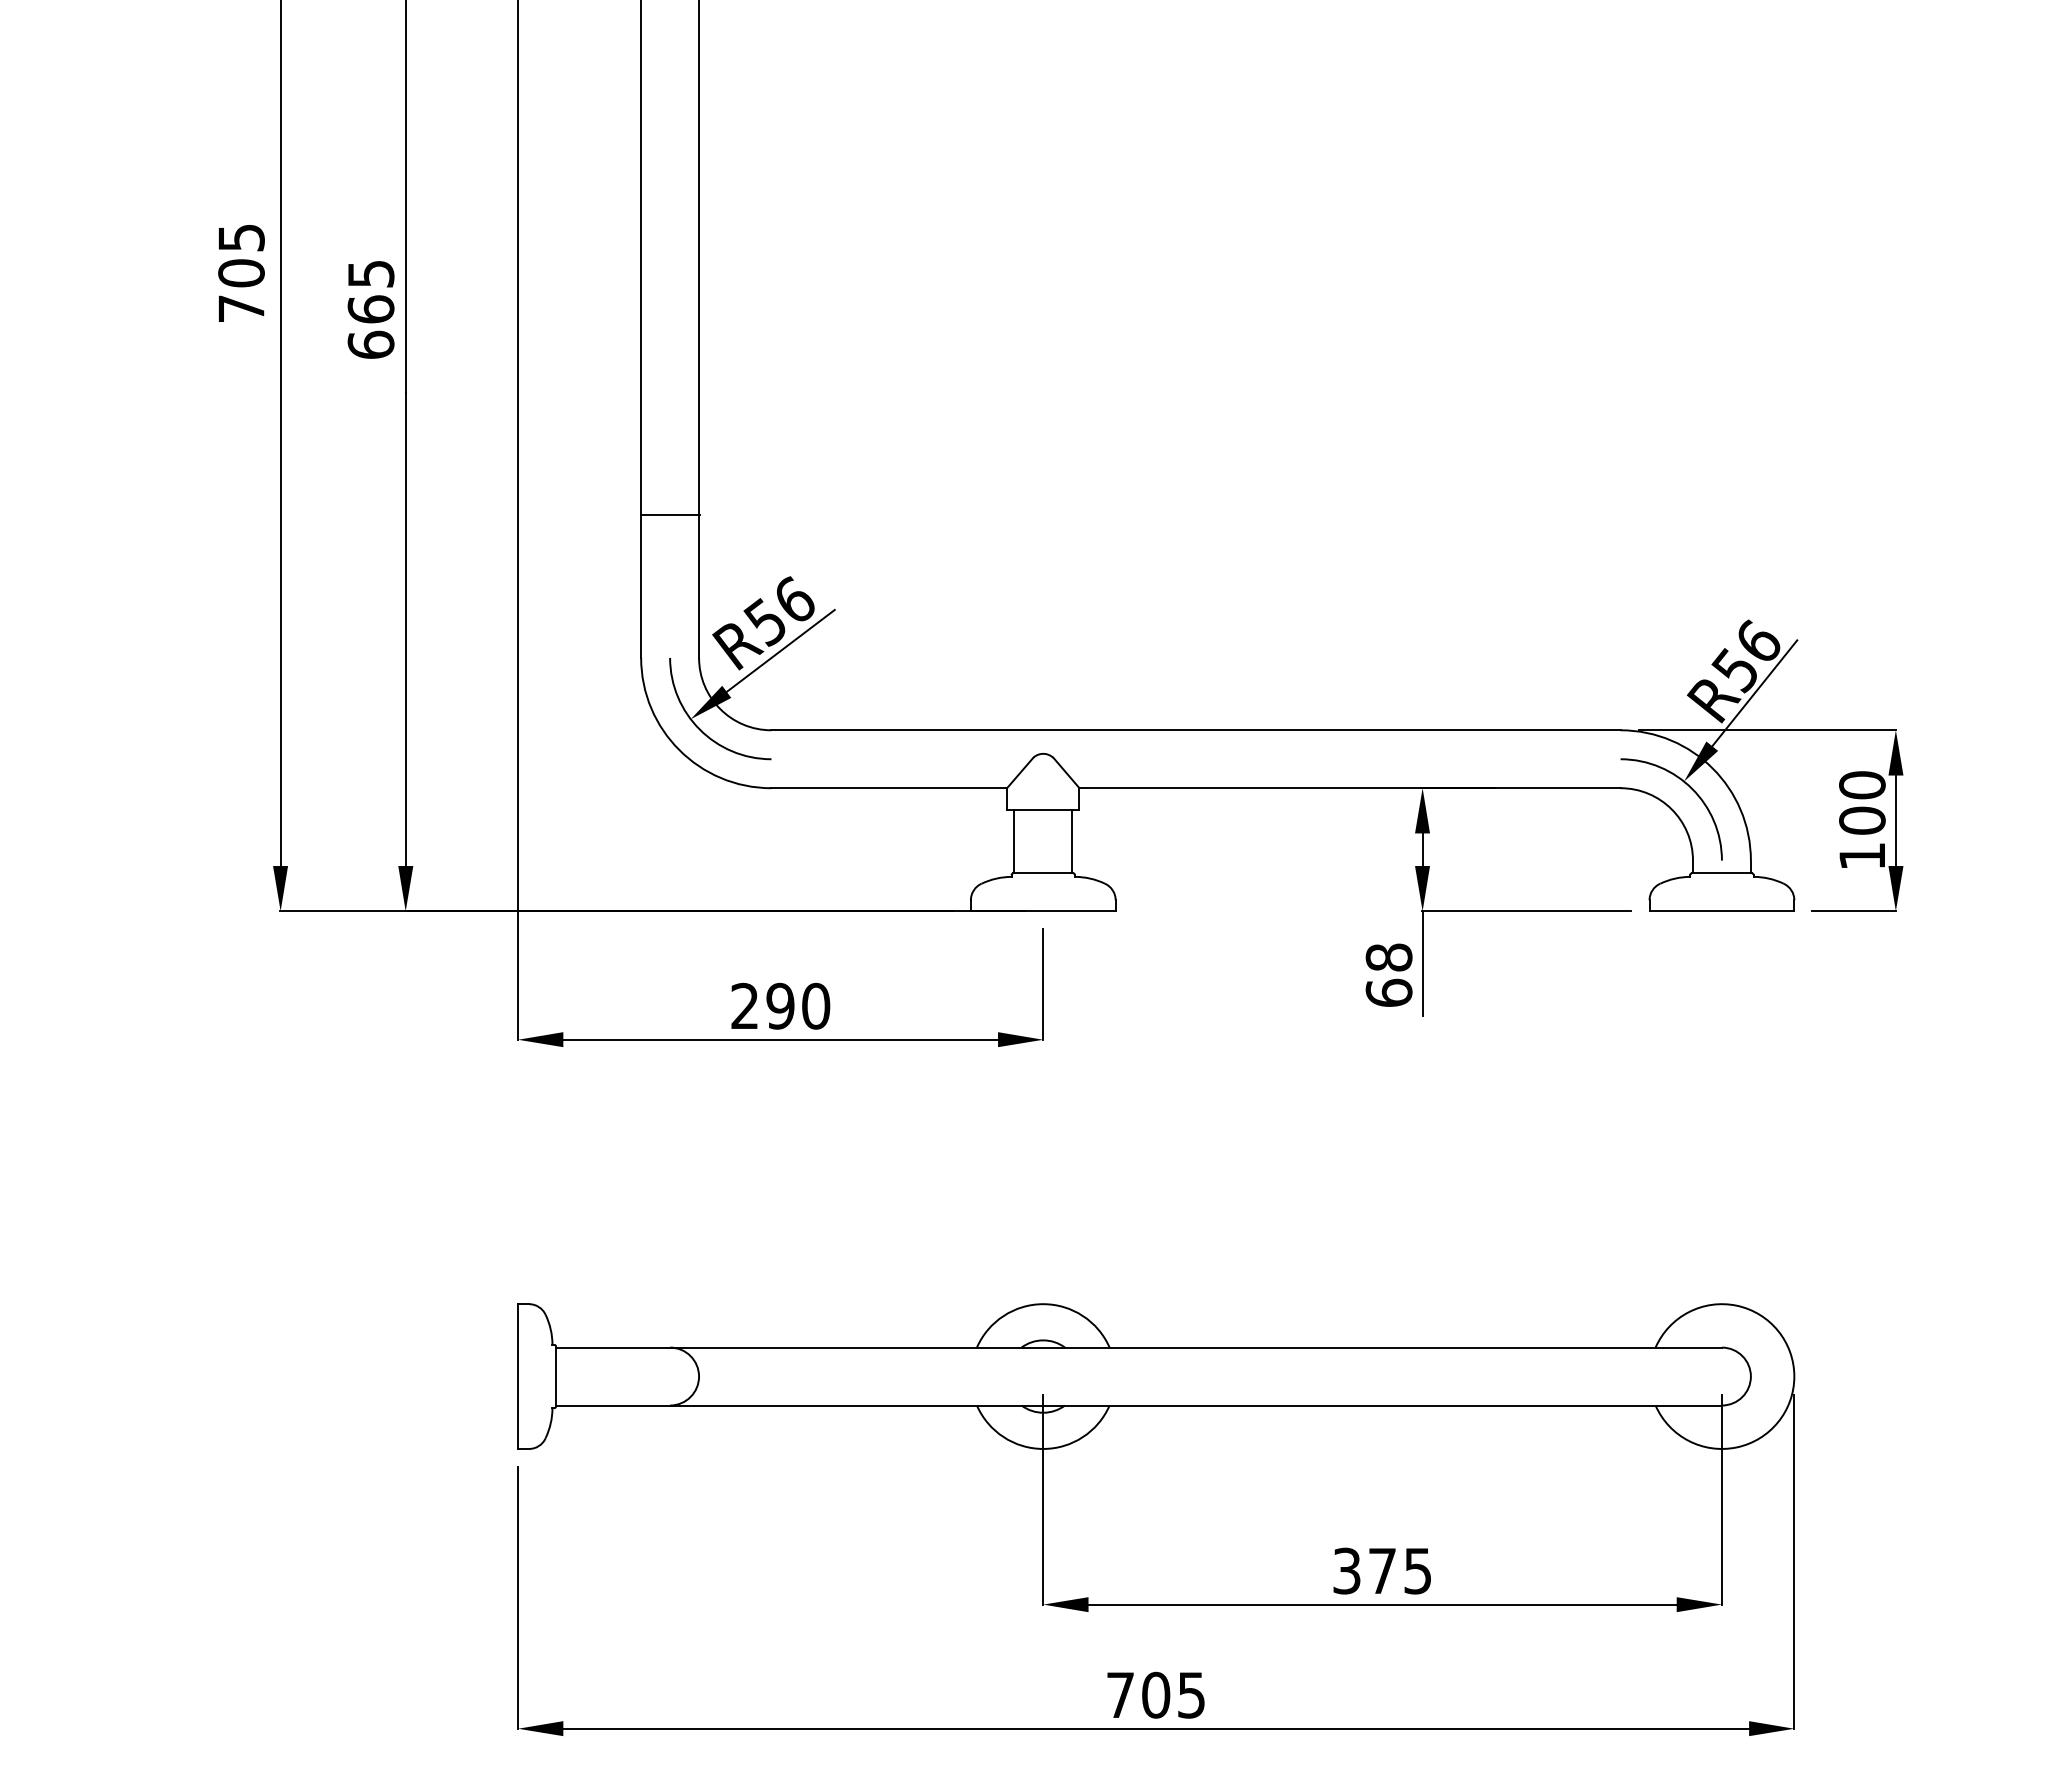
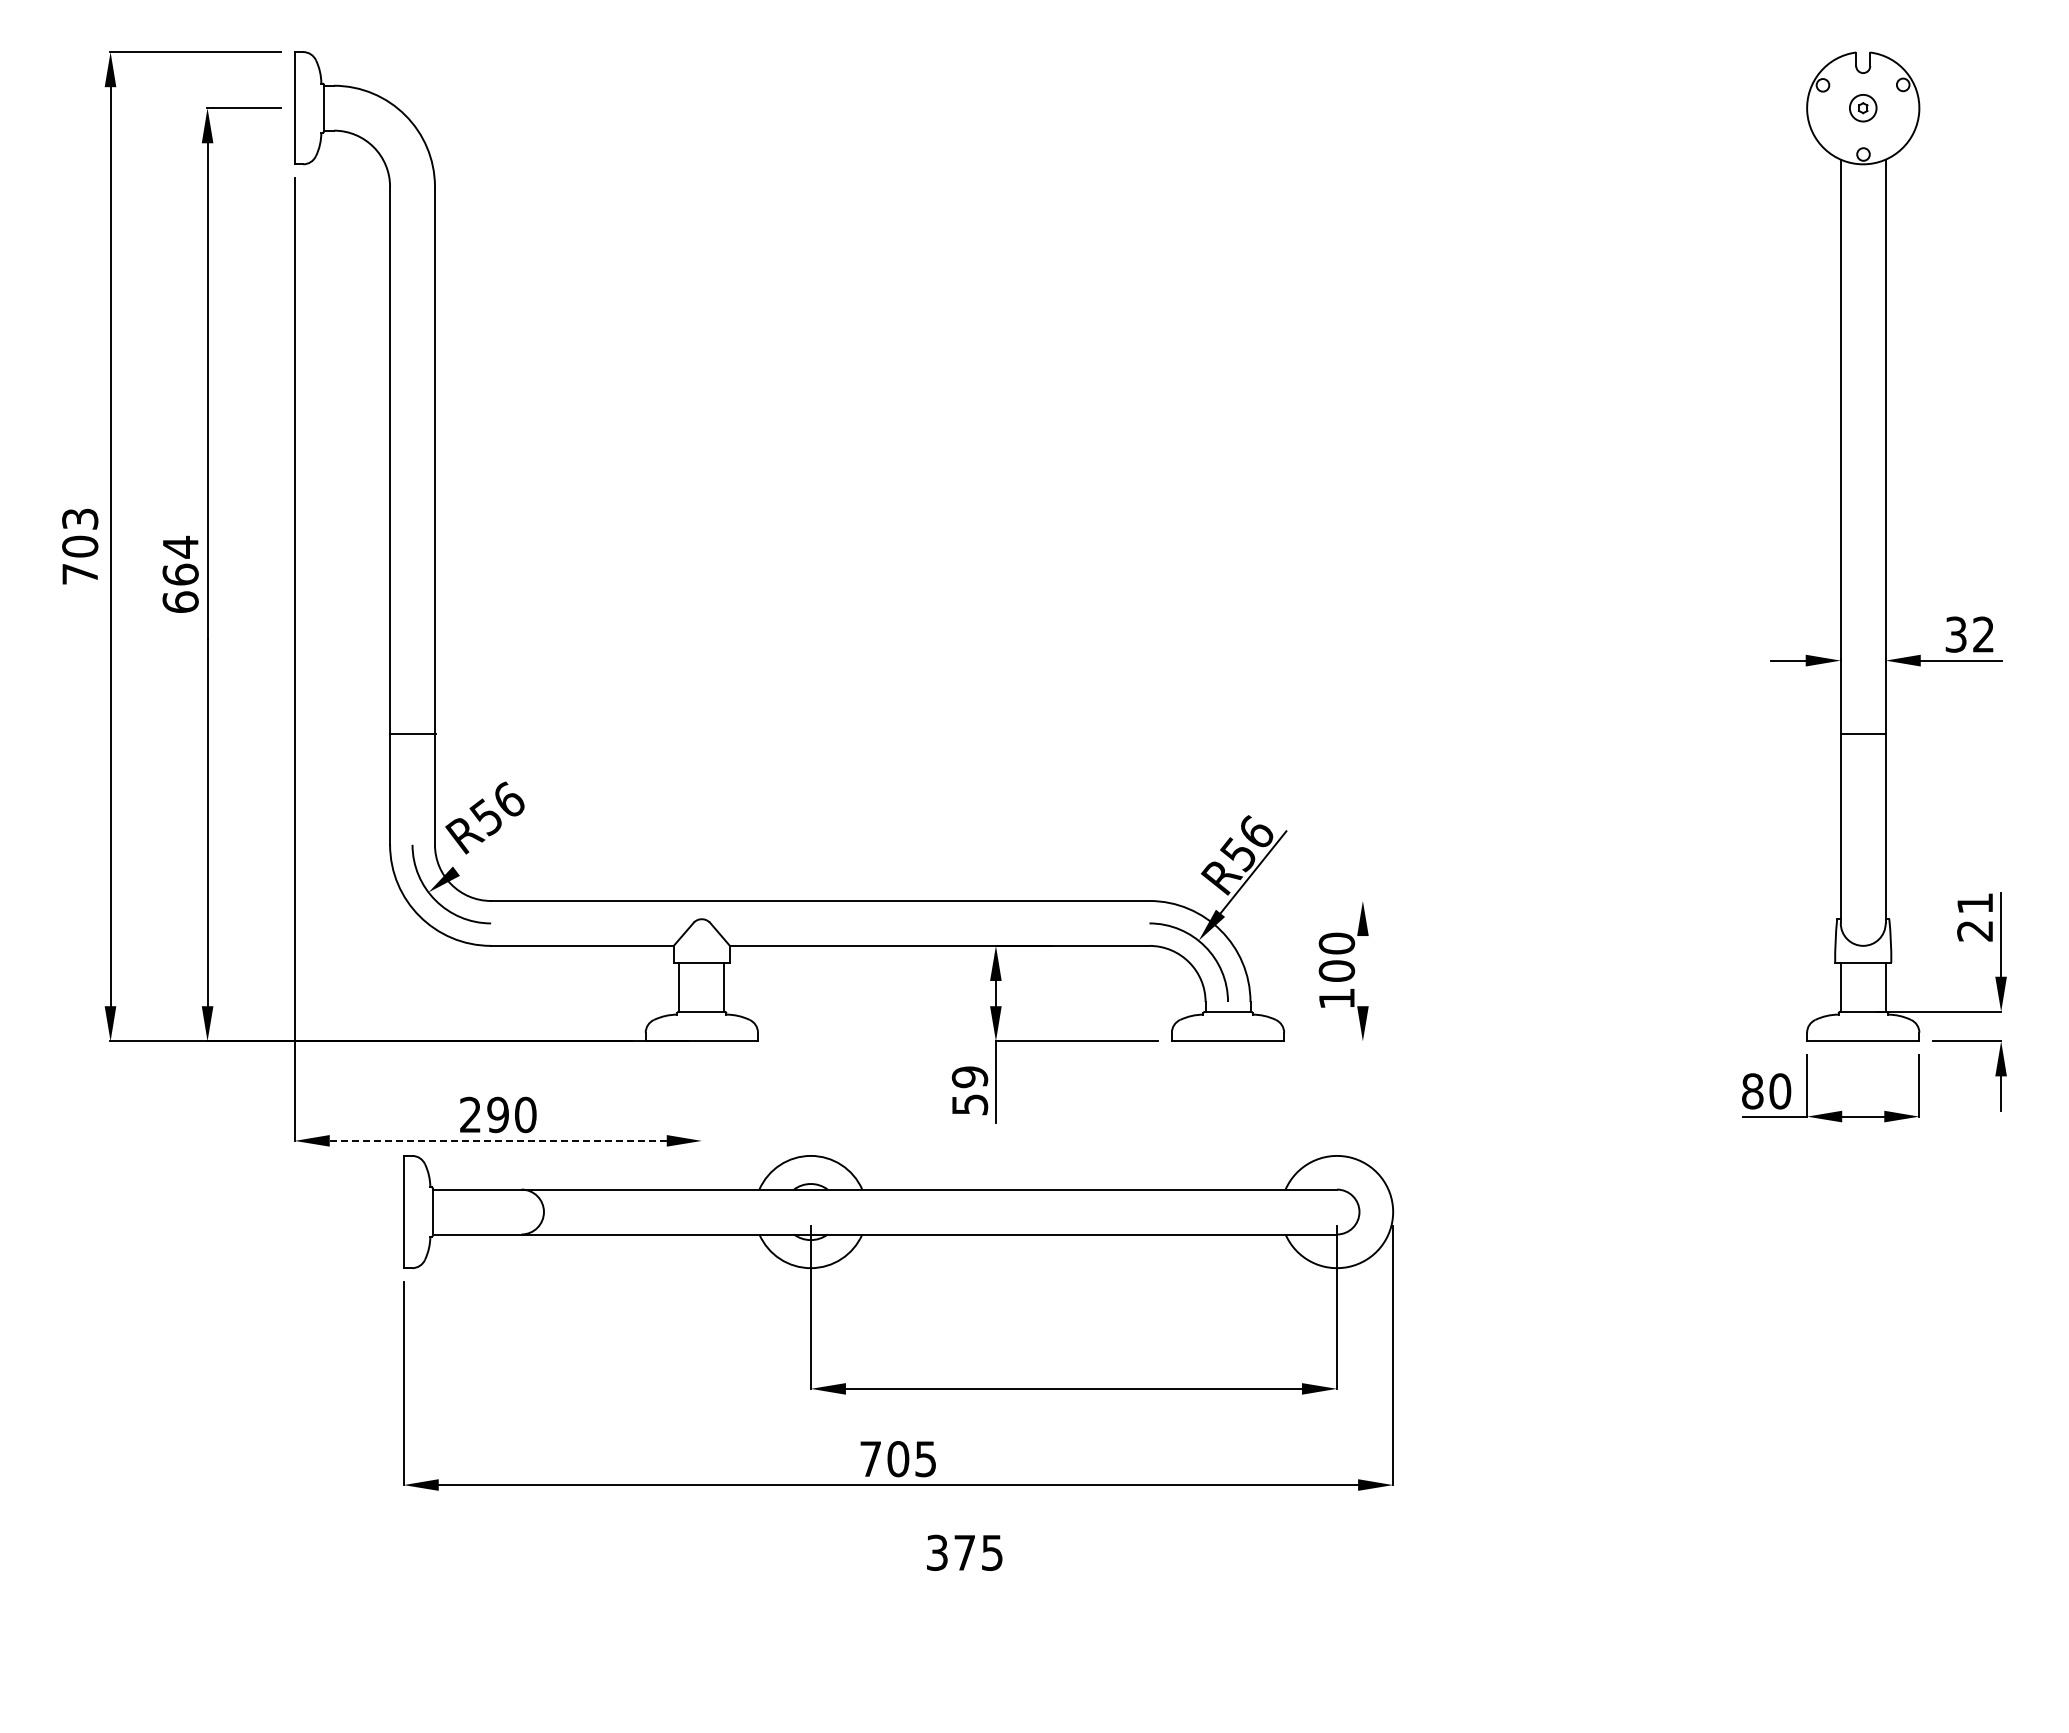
text: (240, 236) -> (79, 518), 705 -> 703
text: (370, 273) -> (180, 546), 665 -> 664
line: (780, 650) -> (498, 839), removed
line: (1767, 729) -> (1263, 900), removed
line: (1895, 821) -> (1362, 971), removed
line: (1854, 911) -> (1330, 1041), removed
text: (1388, 974) -> (969, 1090), 68 -> 59
line: (1042, 985) -> (701, 1098), removed
line: (780, 1039) -> (498, 1140), solid -> dashed
part: (1156, 1519) -> (898, 1322), moved

